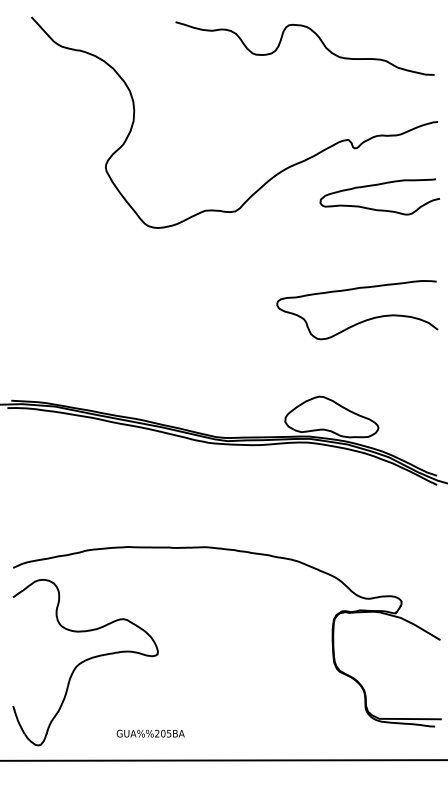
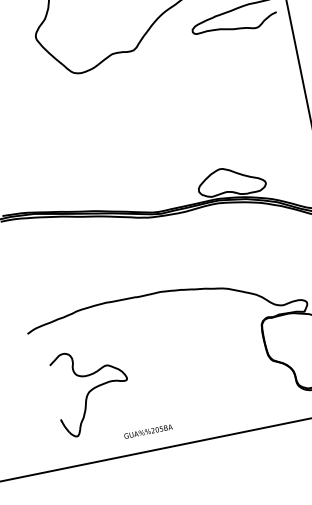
curve: (362, 320) -> (239, 109), removed
part: (85, 662) -> (92, 390), size x0.7

